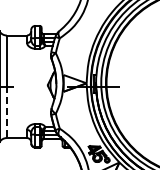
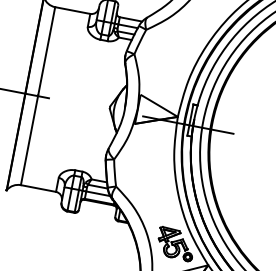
line: (6, 112) -> (28, 140), dashed -> solid

